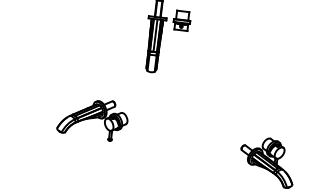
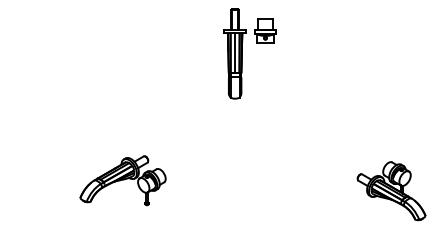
part: (92, 118) -> (122, 180), moved

